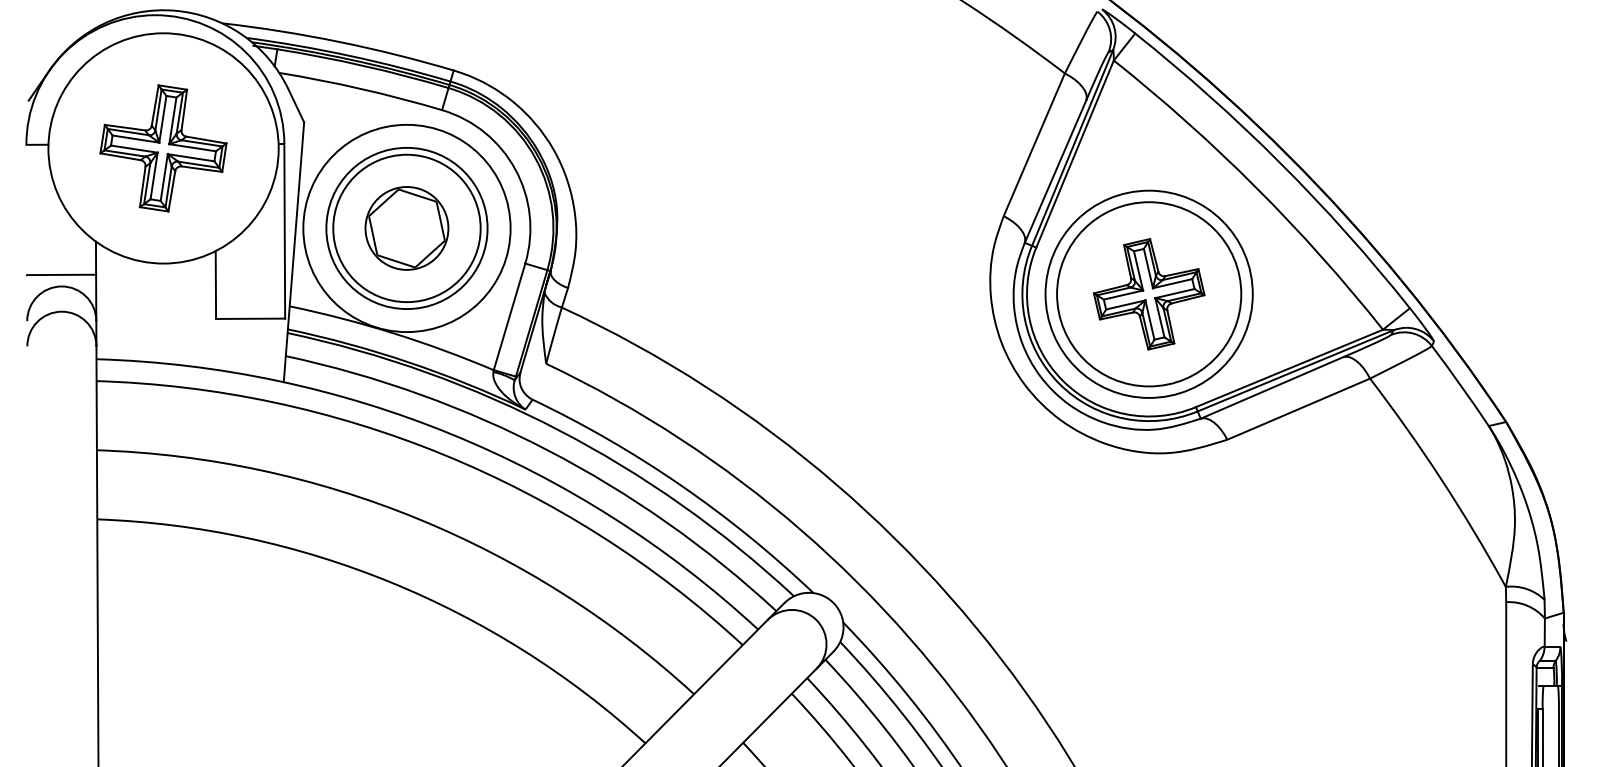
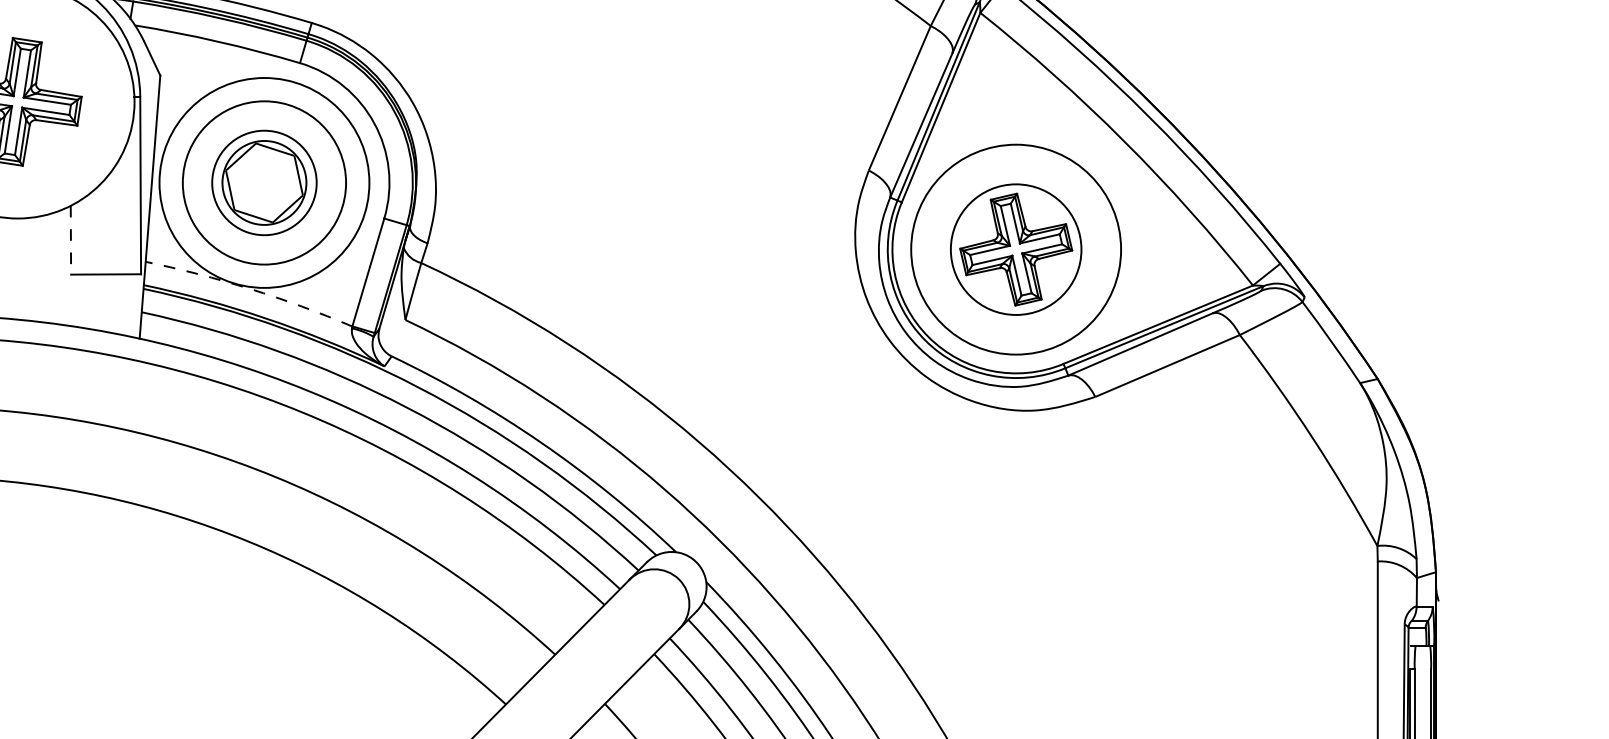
circle: (406, 228) -> (263, 183), size x0.7
line: (215, 285) -> (70, 240), solid -> dashed
circle: (1149, 294) -> (1016, 249), size x0.7
arc: (393, 333) -> (250, 289), solid -> dashed

